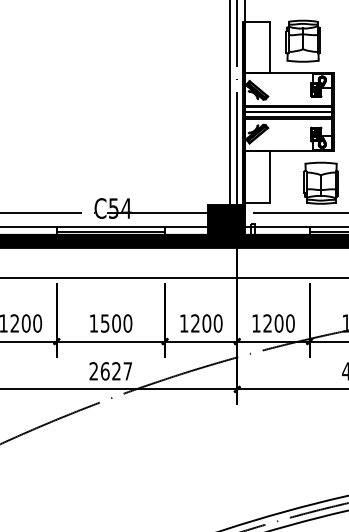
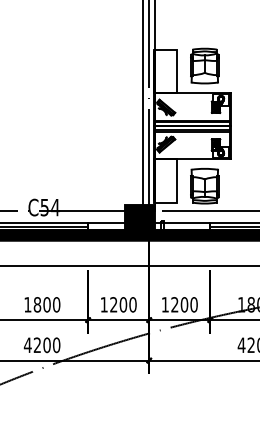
part: (320, 182) -> (204, 185), moved
text: (104, 323) -> (36, 304), 1500 -> 1800
text: (110, 371) -> (41, 345), 2627 -> 4200

